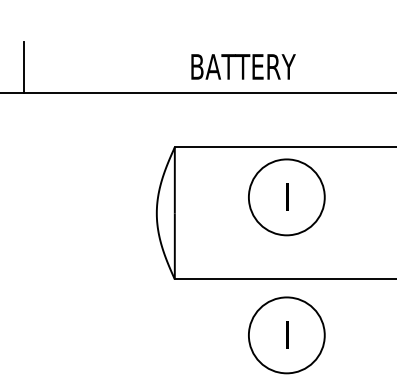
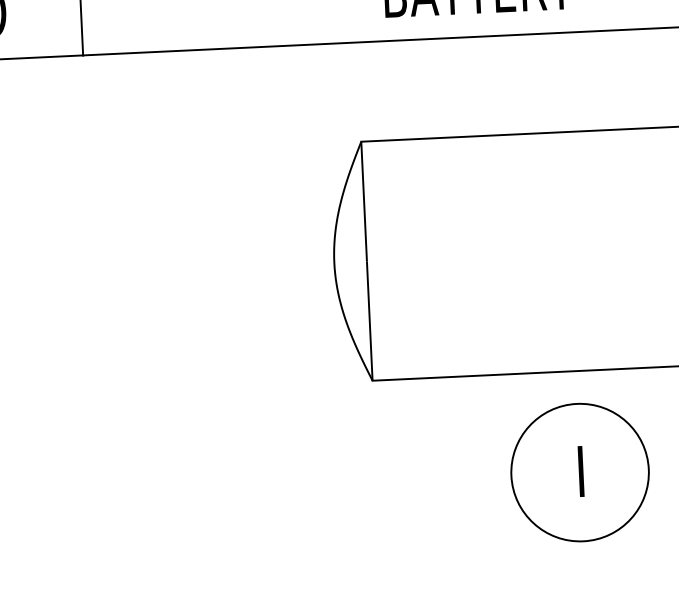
part: (286, 197) -> (567, 223), removed

